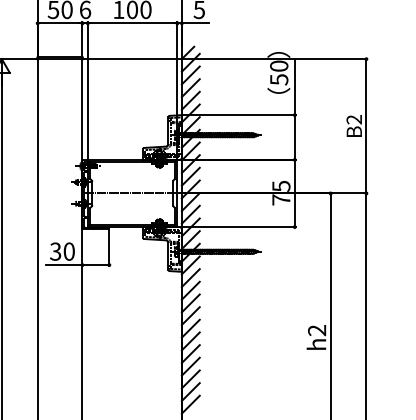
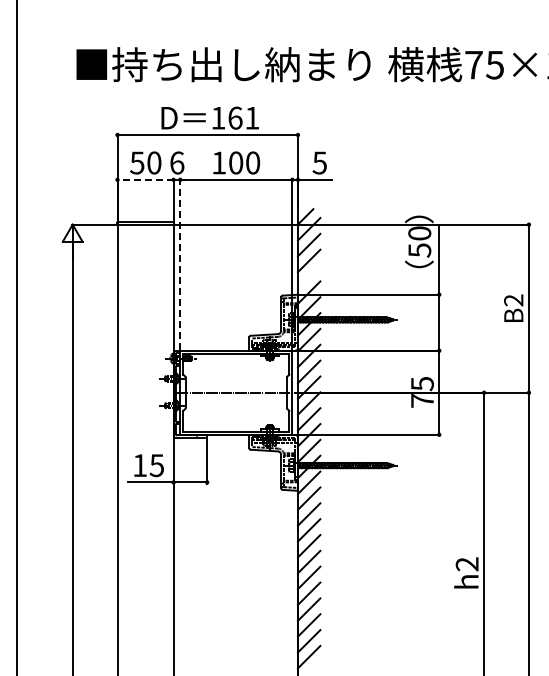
line: (60, 23) -> (145, 179), solid -> dashed
line: (88, 90) -> (180, 264), solid -> dashed
line: (190, 100) -> (308, 276), removed
text: (62, 251) -> (148, 465), 30 -> 15

